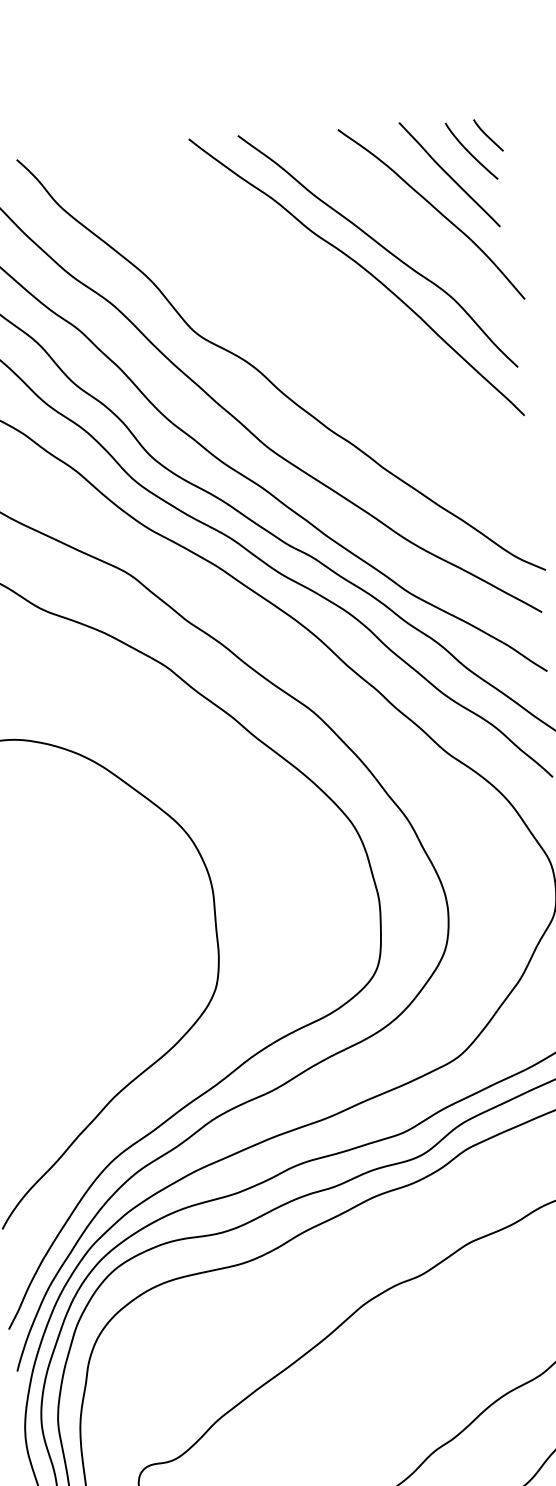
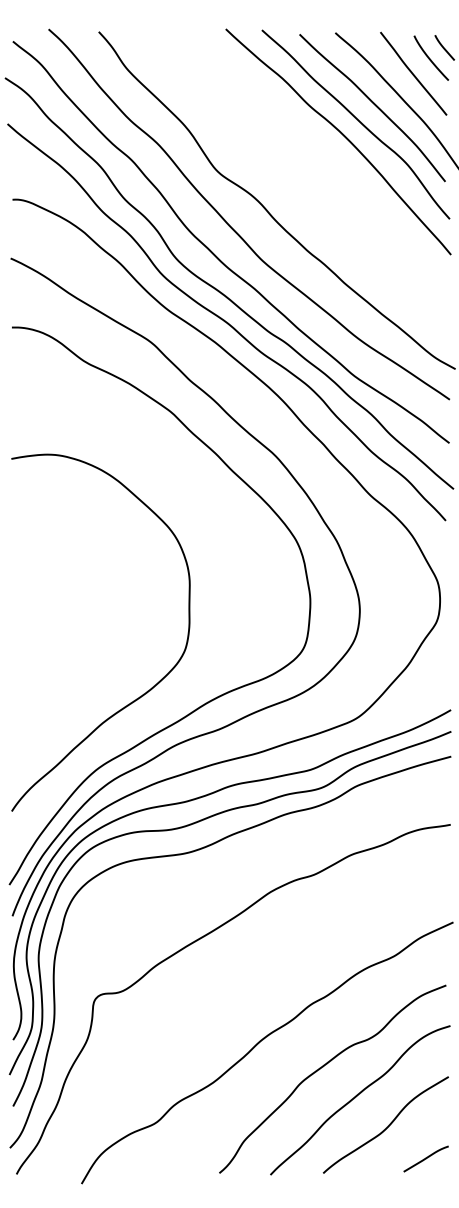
curve: (400, 223) -> (374, 105), added

